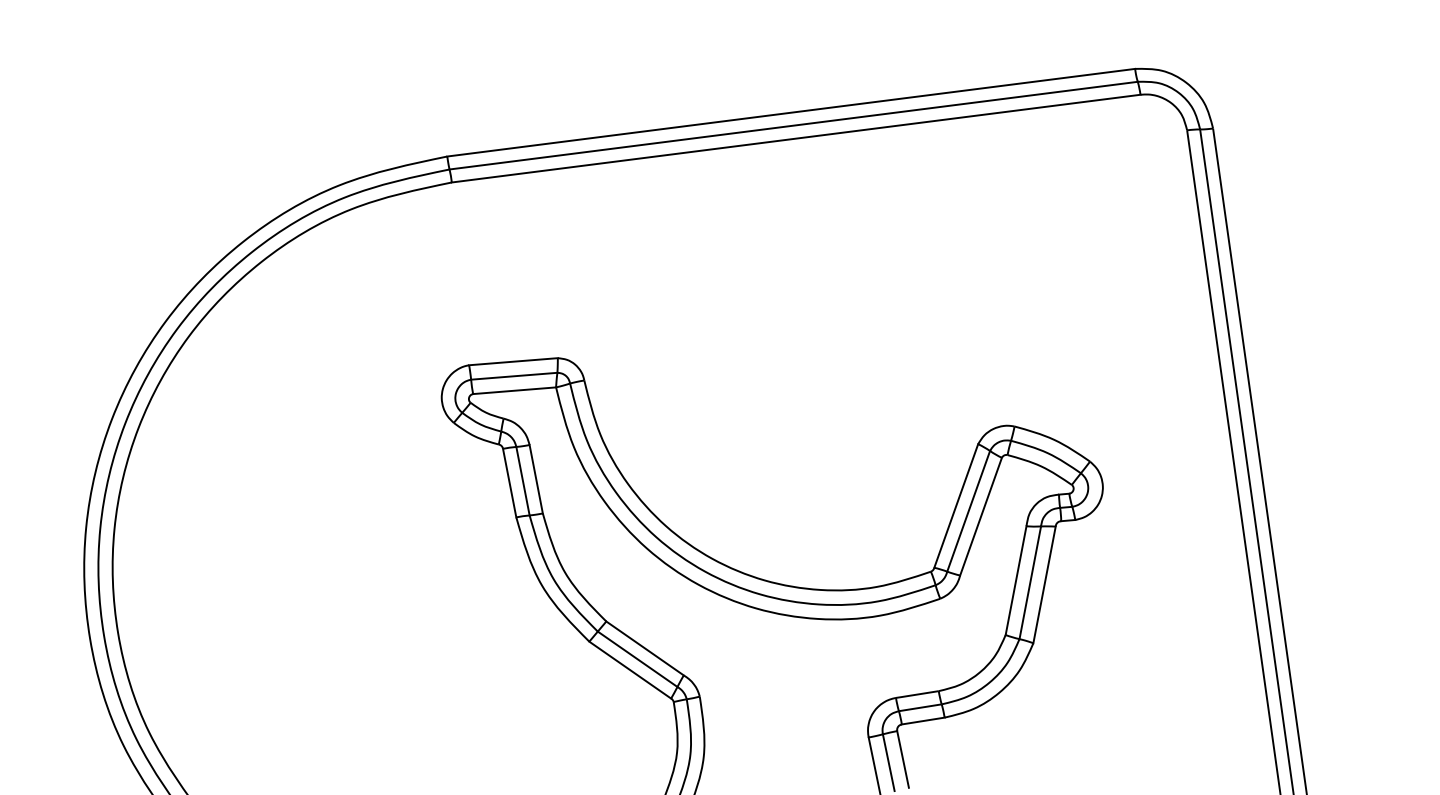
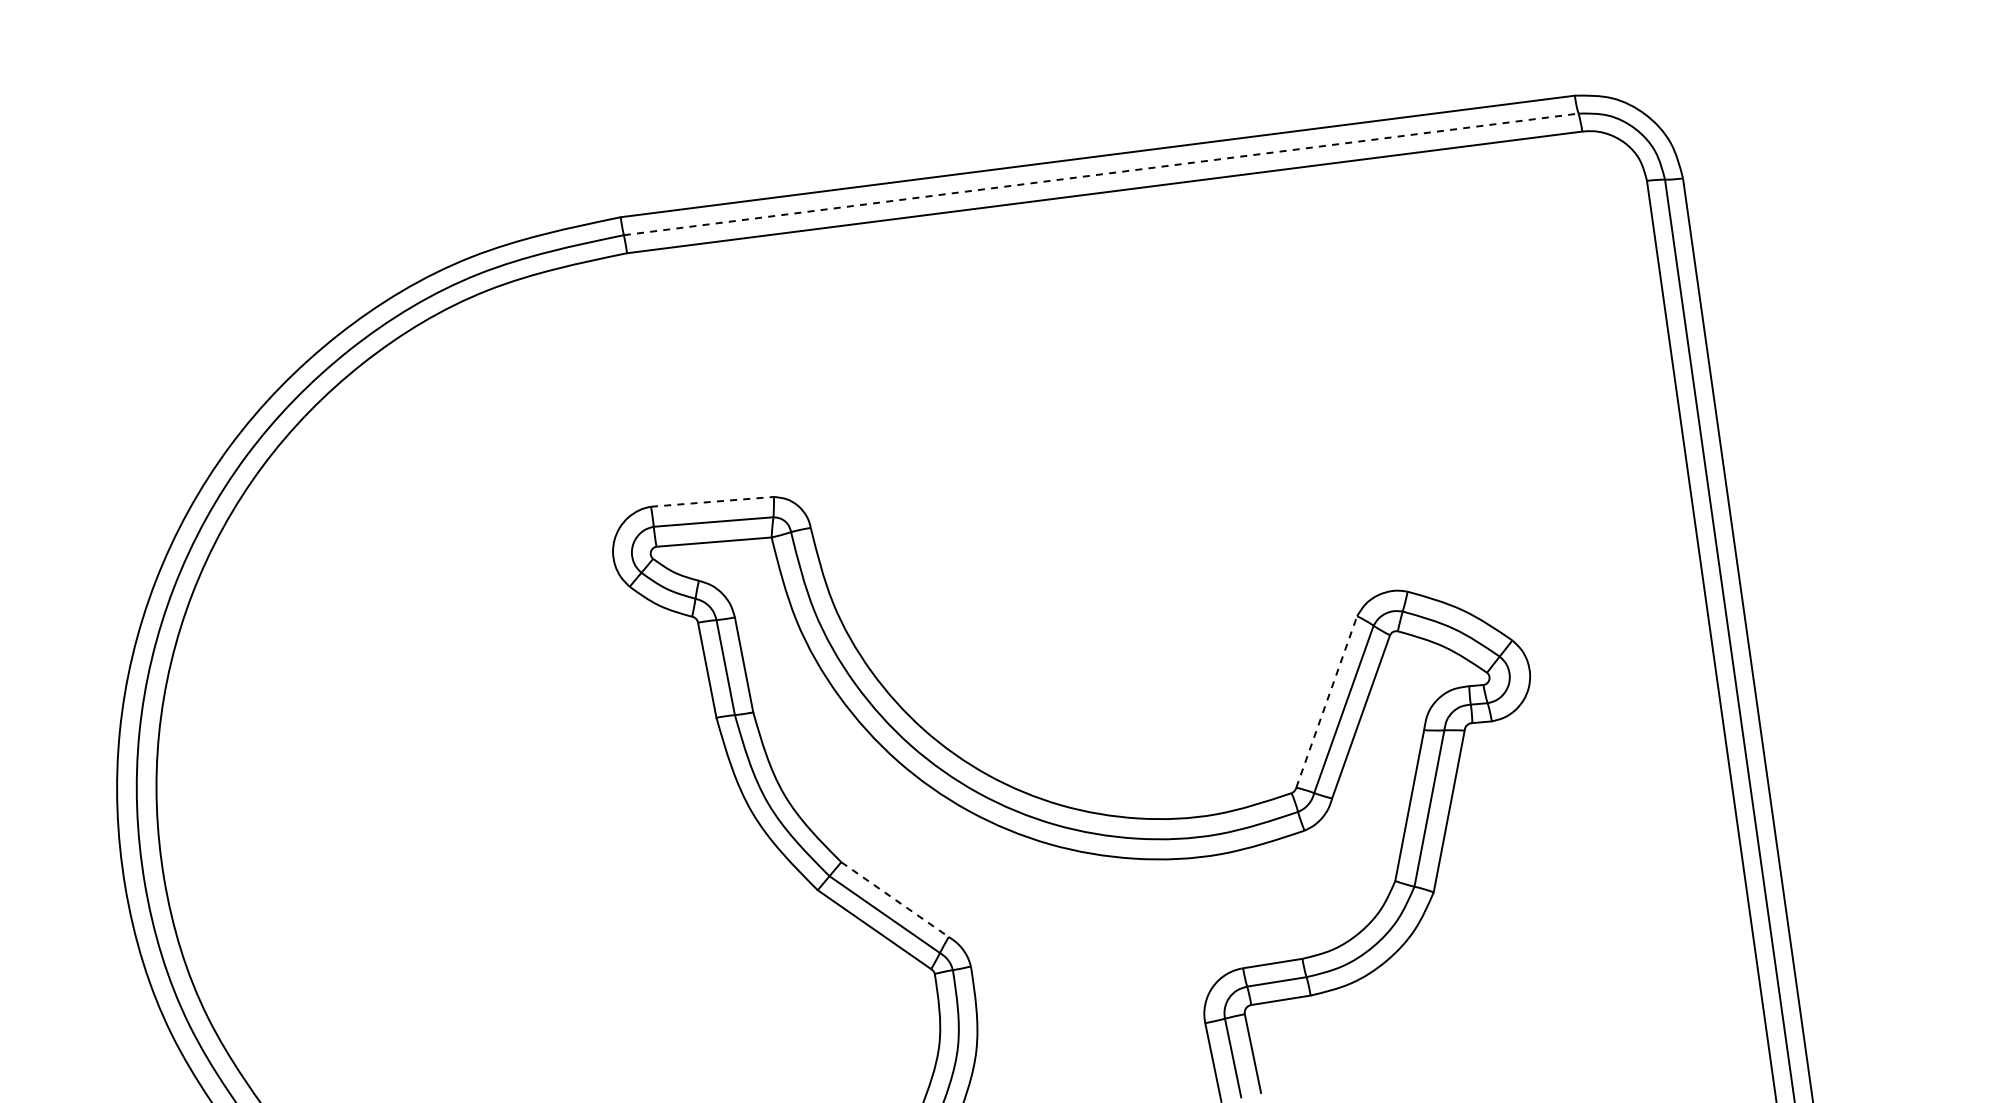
line: (793, 125) -> (1101, 174), solid -> dashed
line: (513, 361) -> (712, 501), solid -> dashed
line: (956, 505) -> (1326, 701), solid -> dashed
line: (645, 648) -> (895, 899), solid -> dashed

